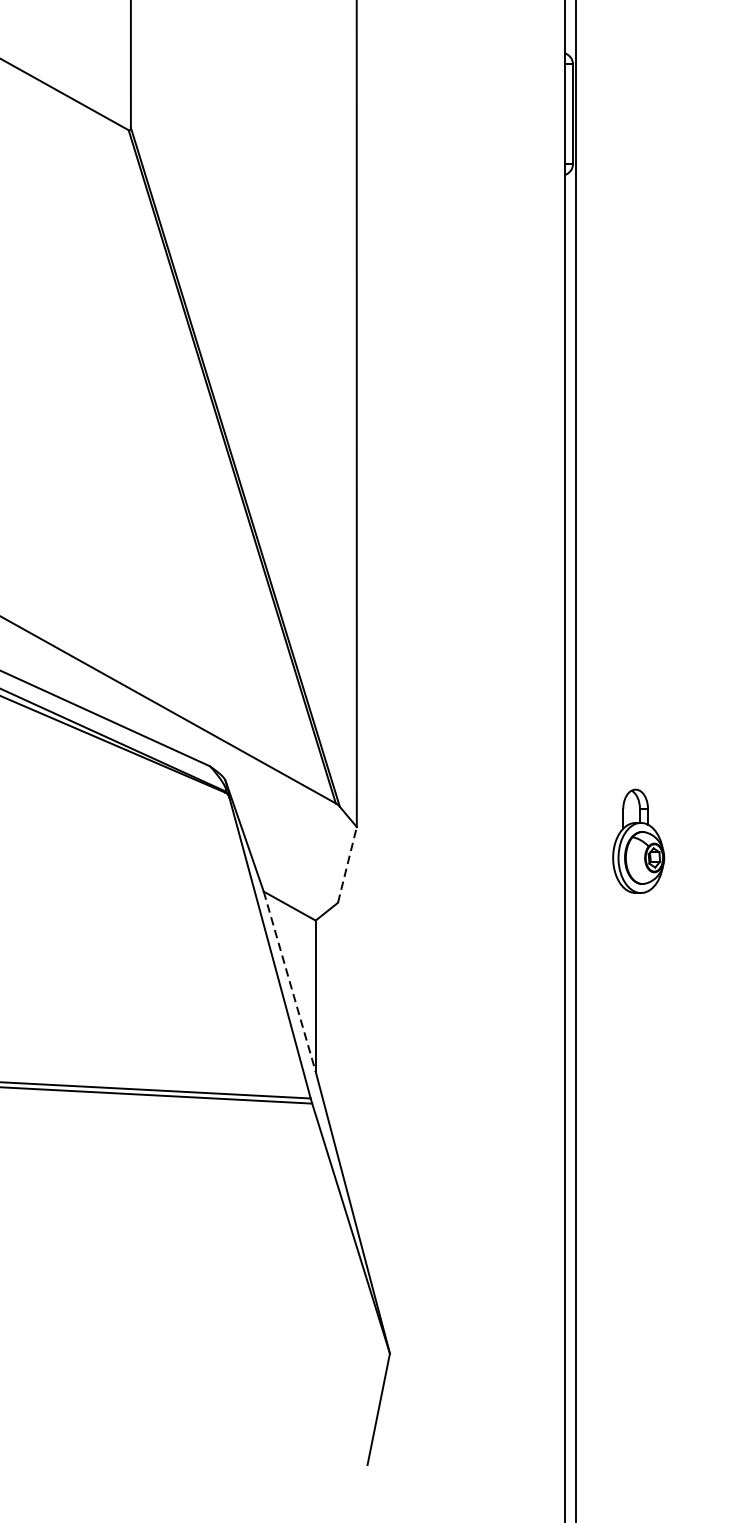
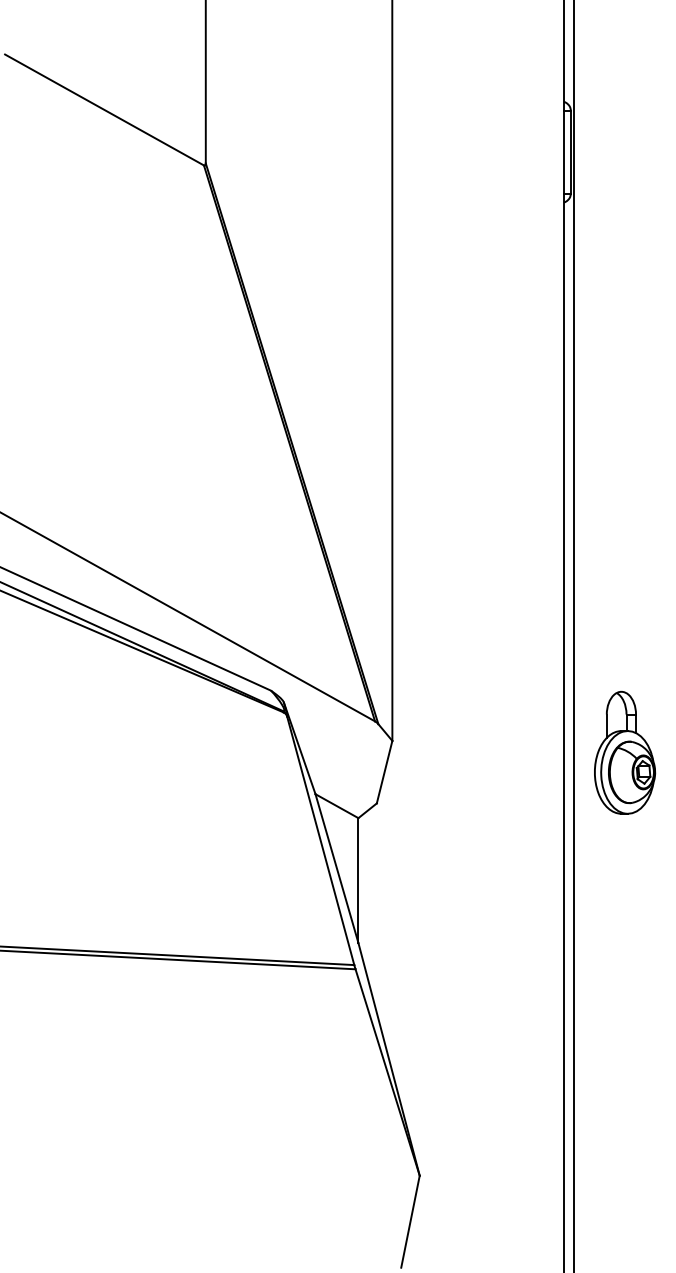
part: (639, 841) -> (625, 752), size x1.43
line: (347, 864) -> (384, 771), dashed -> solid
line: (290, 982) -> (337, 869), dashed -> solid

